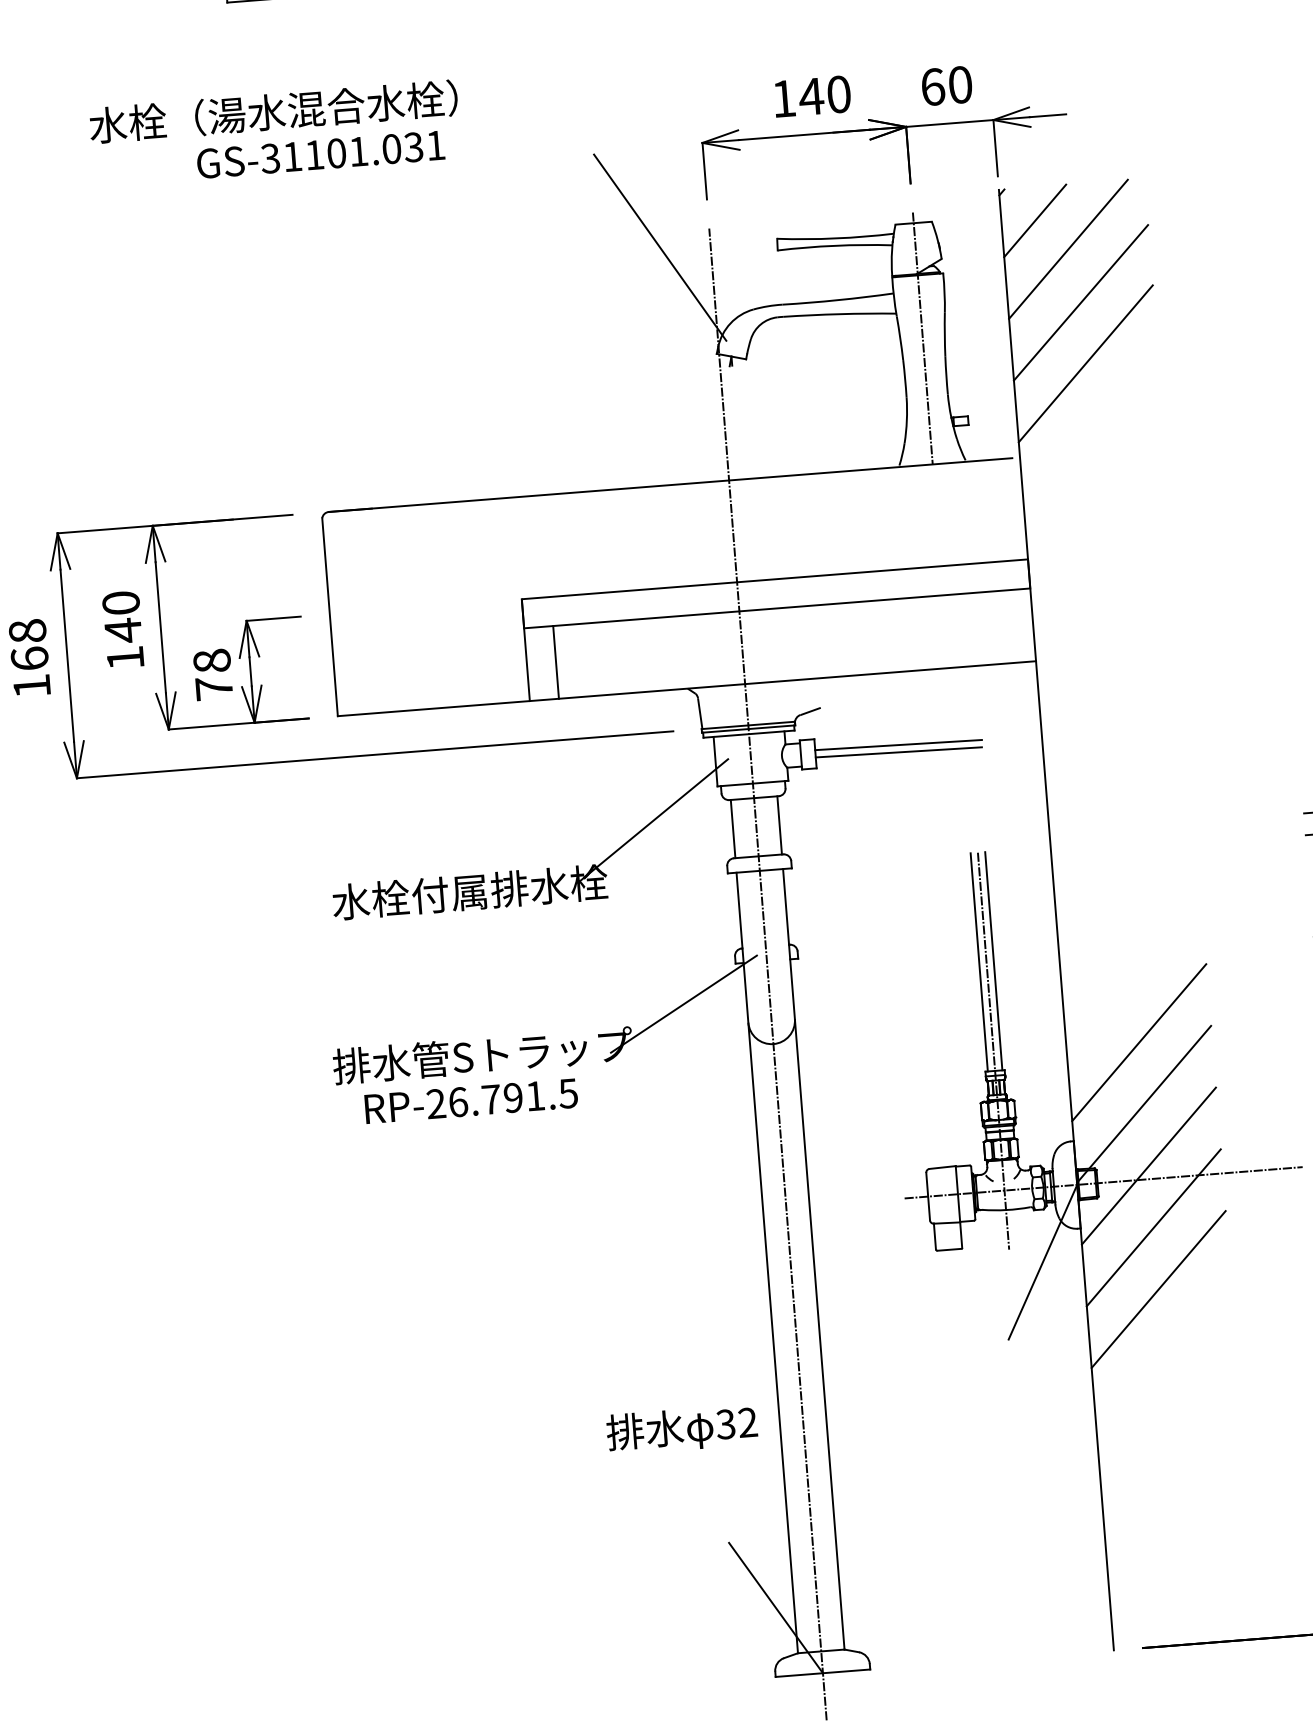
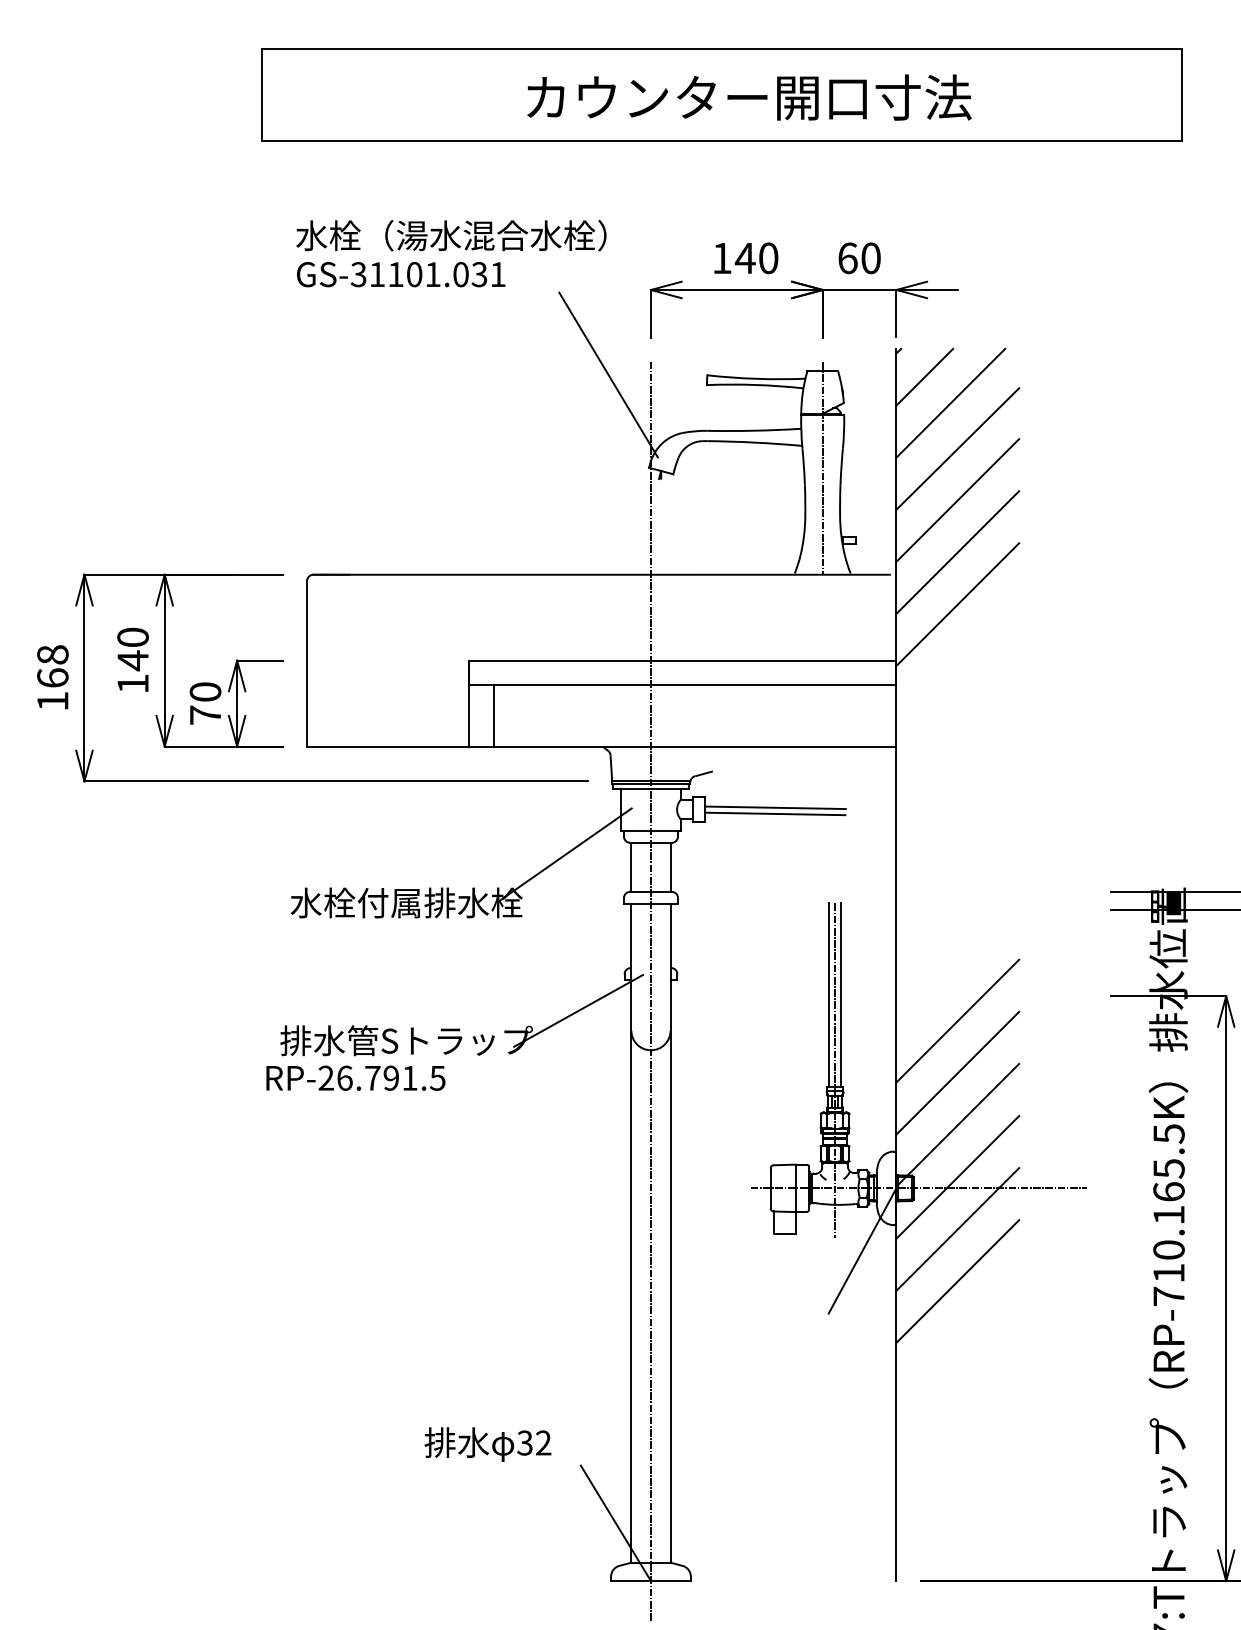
text: (273, 111) -> (451, 235), moved
text: (321, 154) -> (401, 274), moved
line: (1090, 425) -> (957, 552), added
line: (1095, 487) -> (957, 604), added
text: (211, 660) -> (205, 691), 78 -> 70
line: (1133, 980) -> (957, 1020), added
text: (470, 1100) -> (355, 1077), moved
text: (681, 1429) -> (487, 1444), moved

